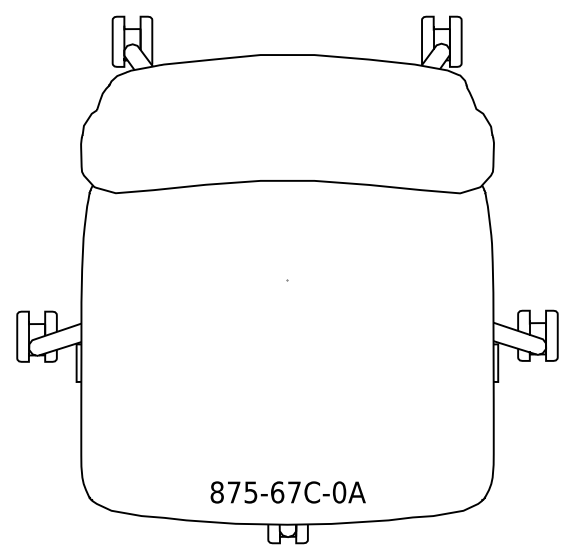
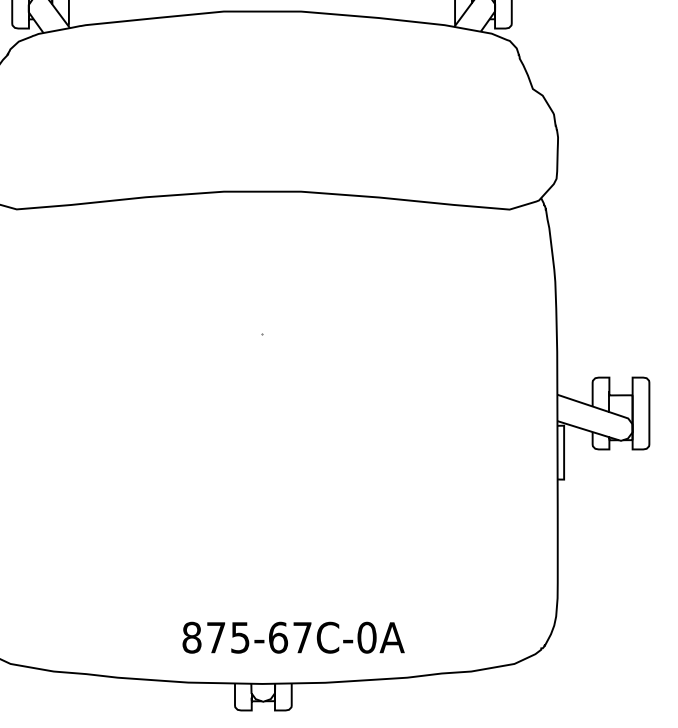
text: (287, 492) -> (292, 637), moved

